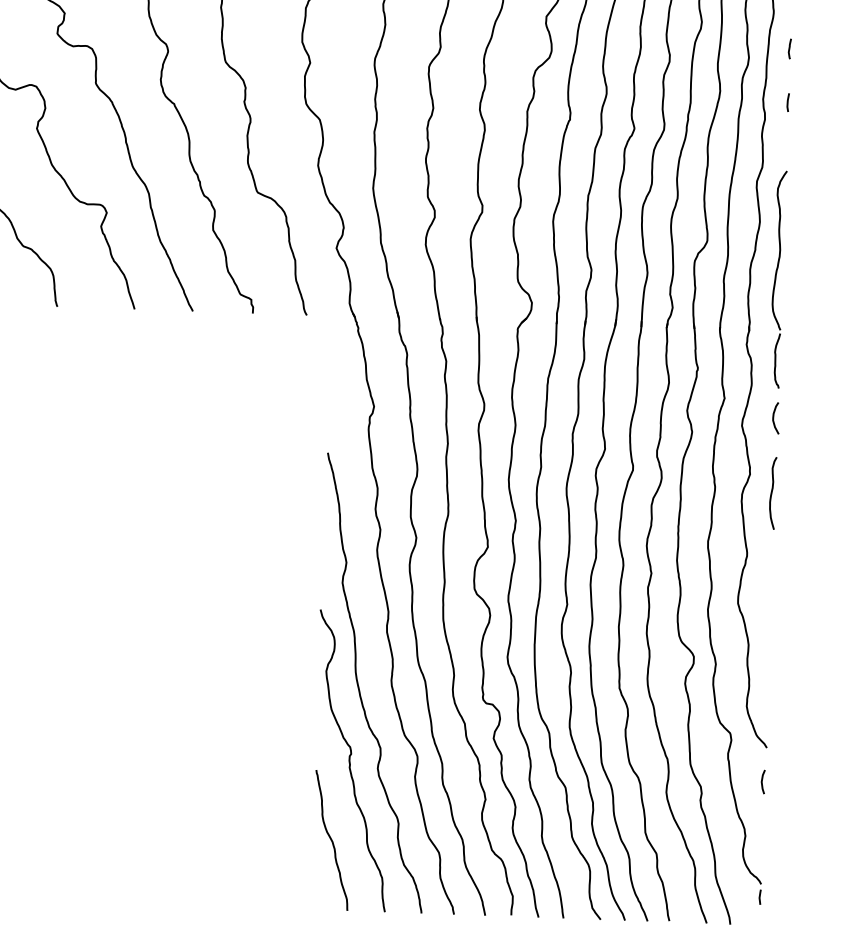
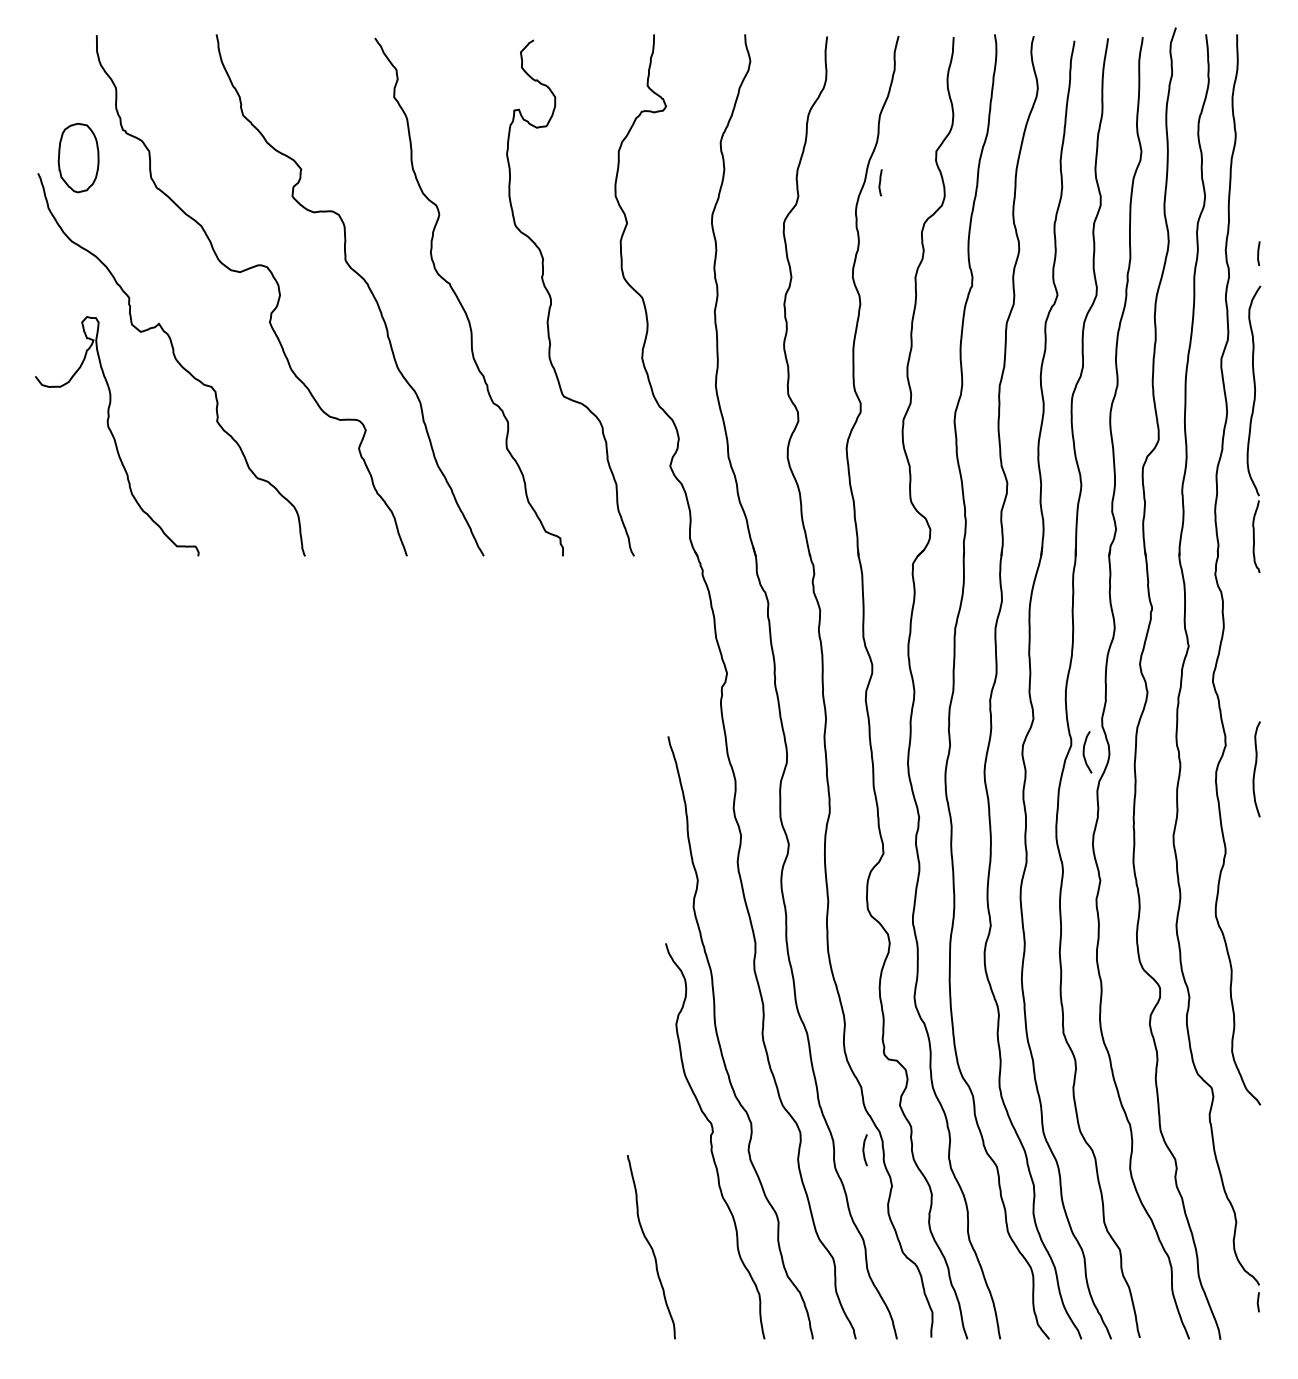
curve: (789, 48) -> (880, 182), moved
part: (777, 278) -> (1253, 428), moved
curve: (773, 418) -> (1084, 752), moved
line: (762, 782) -> (864, 1150), moved
curve: (331, 840) -> (650, 1247), moved

